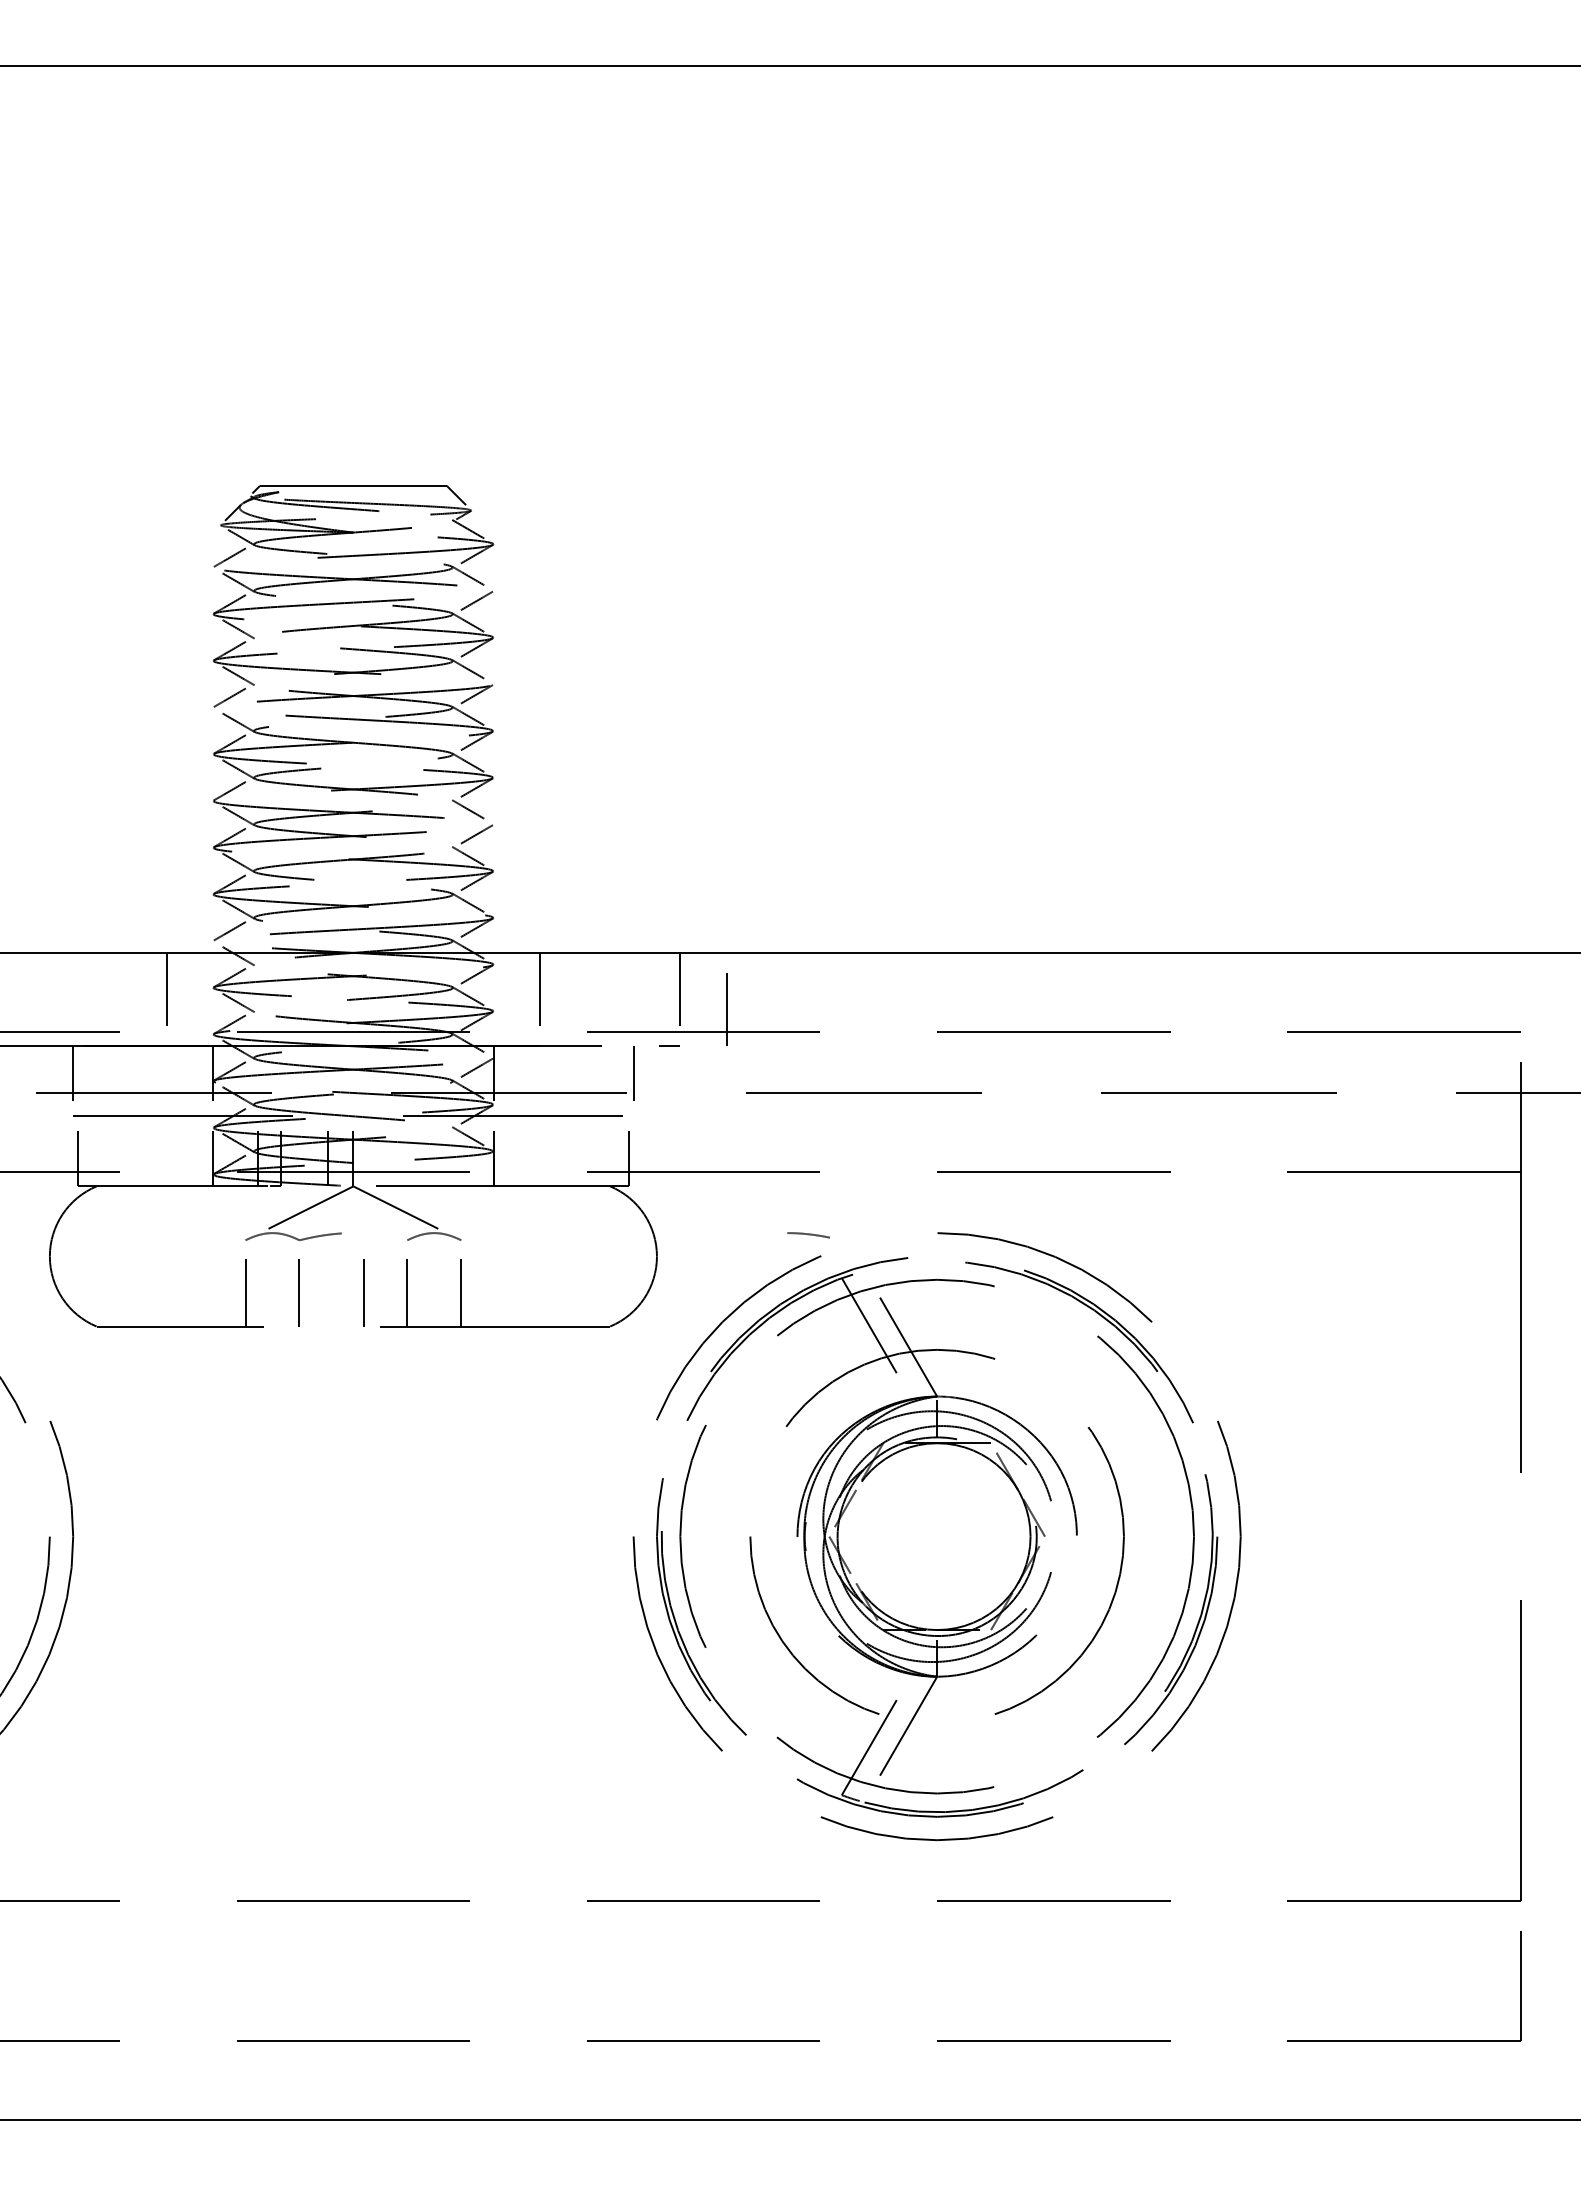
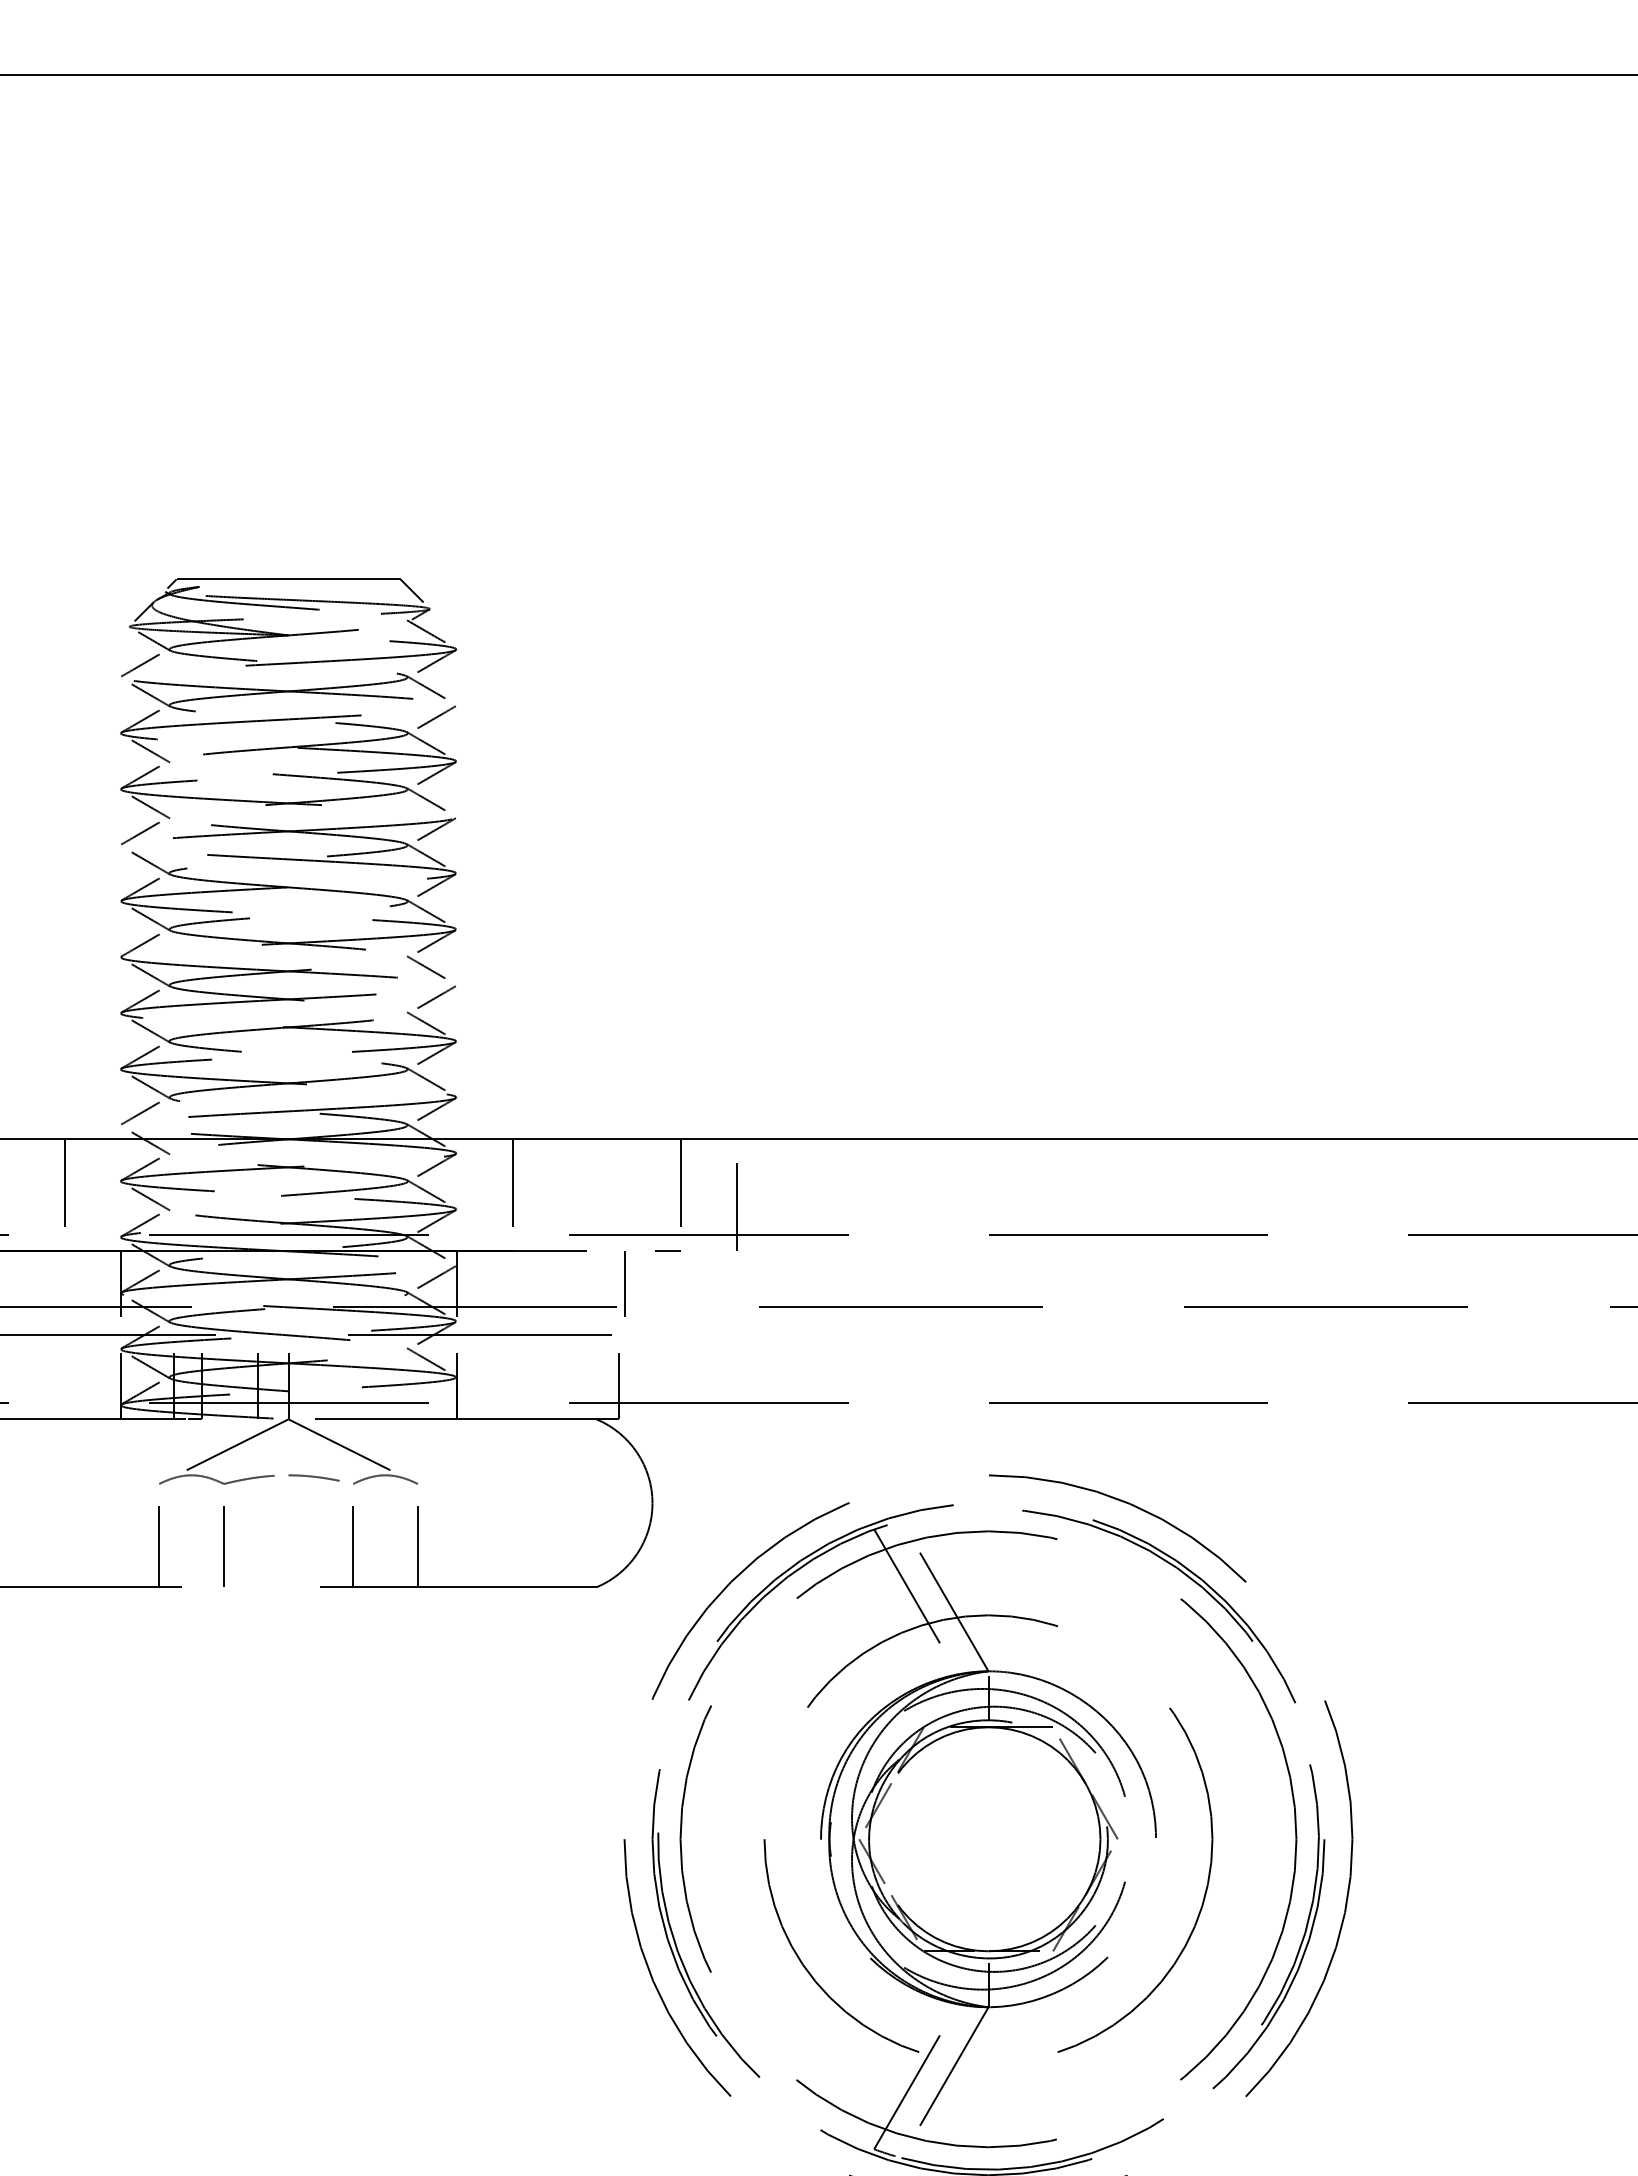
line: (808, 1235) -> (313, 1478), moved
line: (363, 1292) -> (300, 1546), removed

